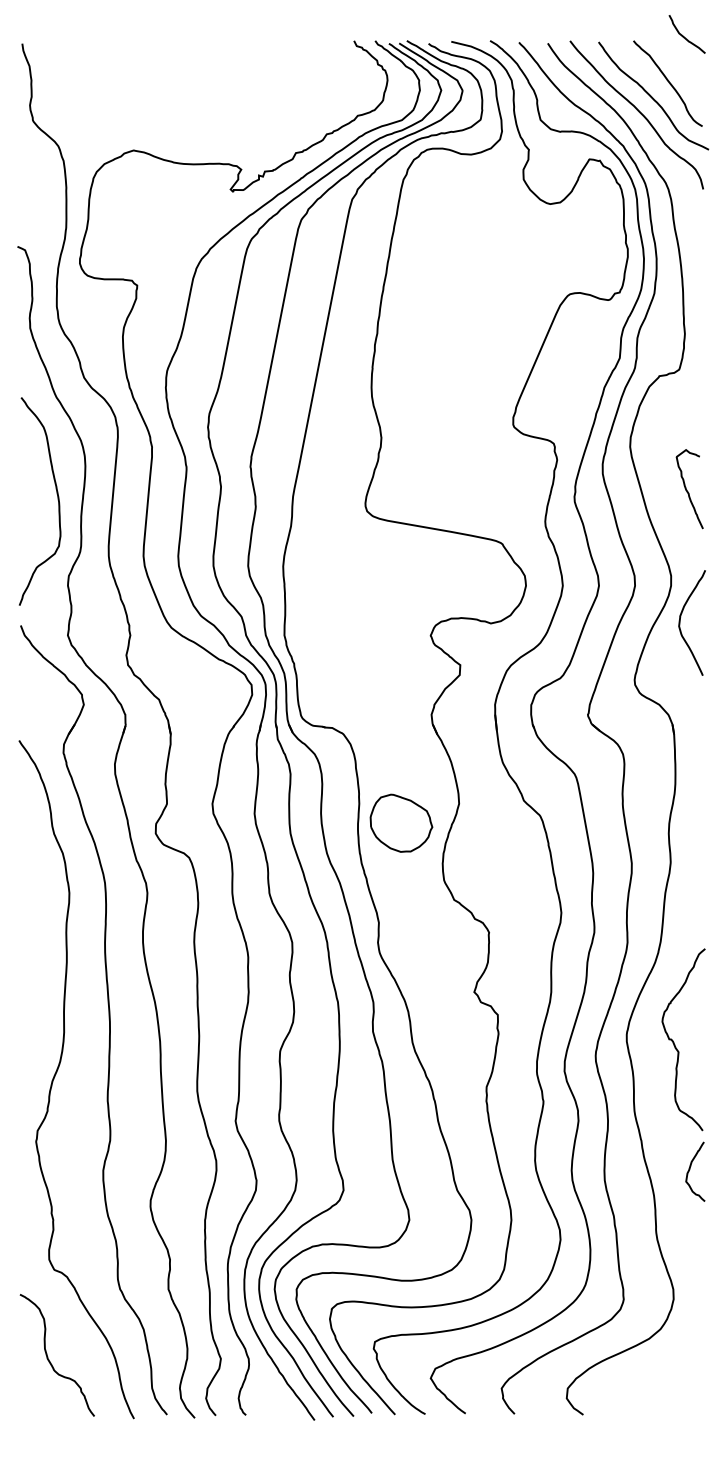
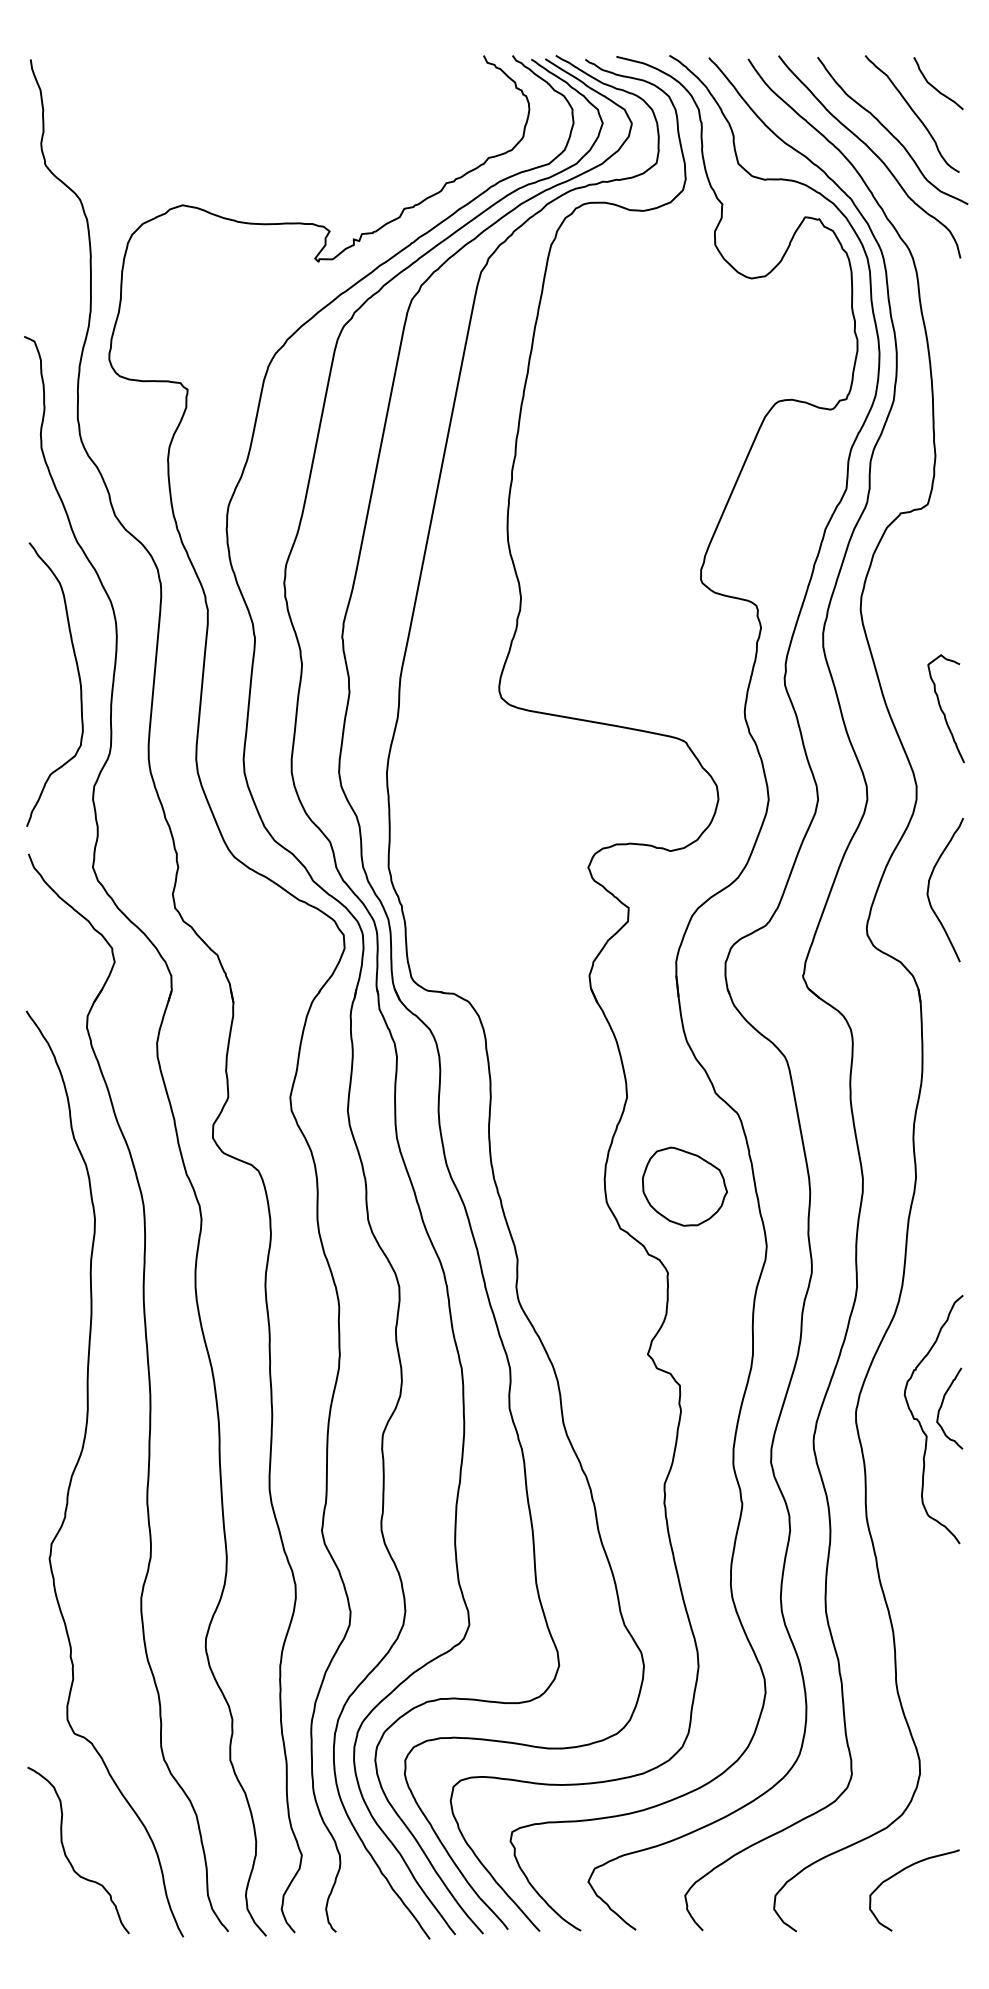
curve: (684, 36) -> (934, 86), moved
curve: (687, 489) -> (943, 709), moved
curve: (680, 622) -> (929, 889), moved
part: (401, 822) -> (684, 1185), moved
curve: (690, 1169) -> (943, 1405), moved
curve: (660, 1371) -> (902, 1872), added

